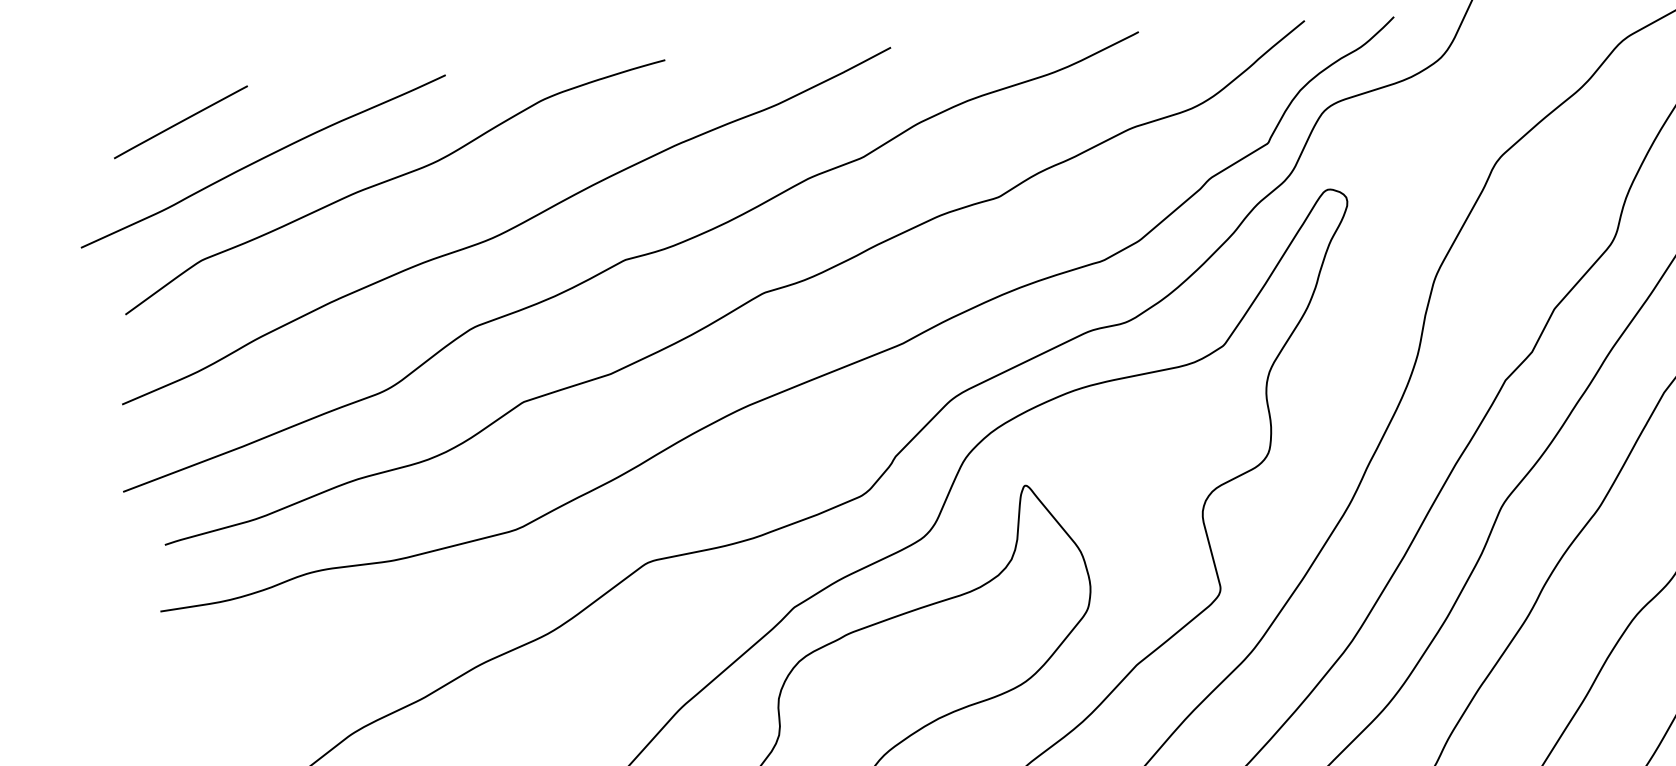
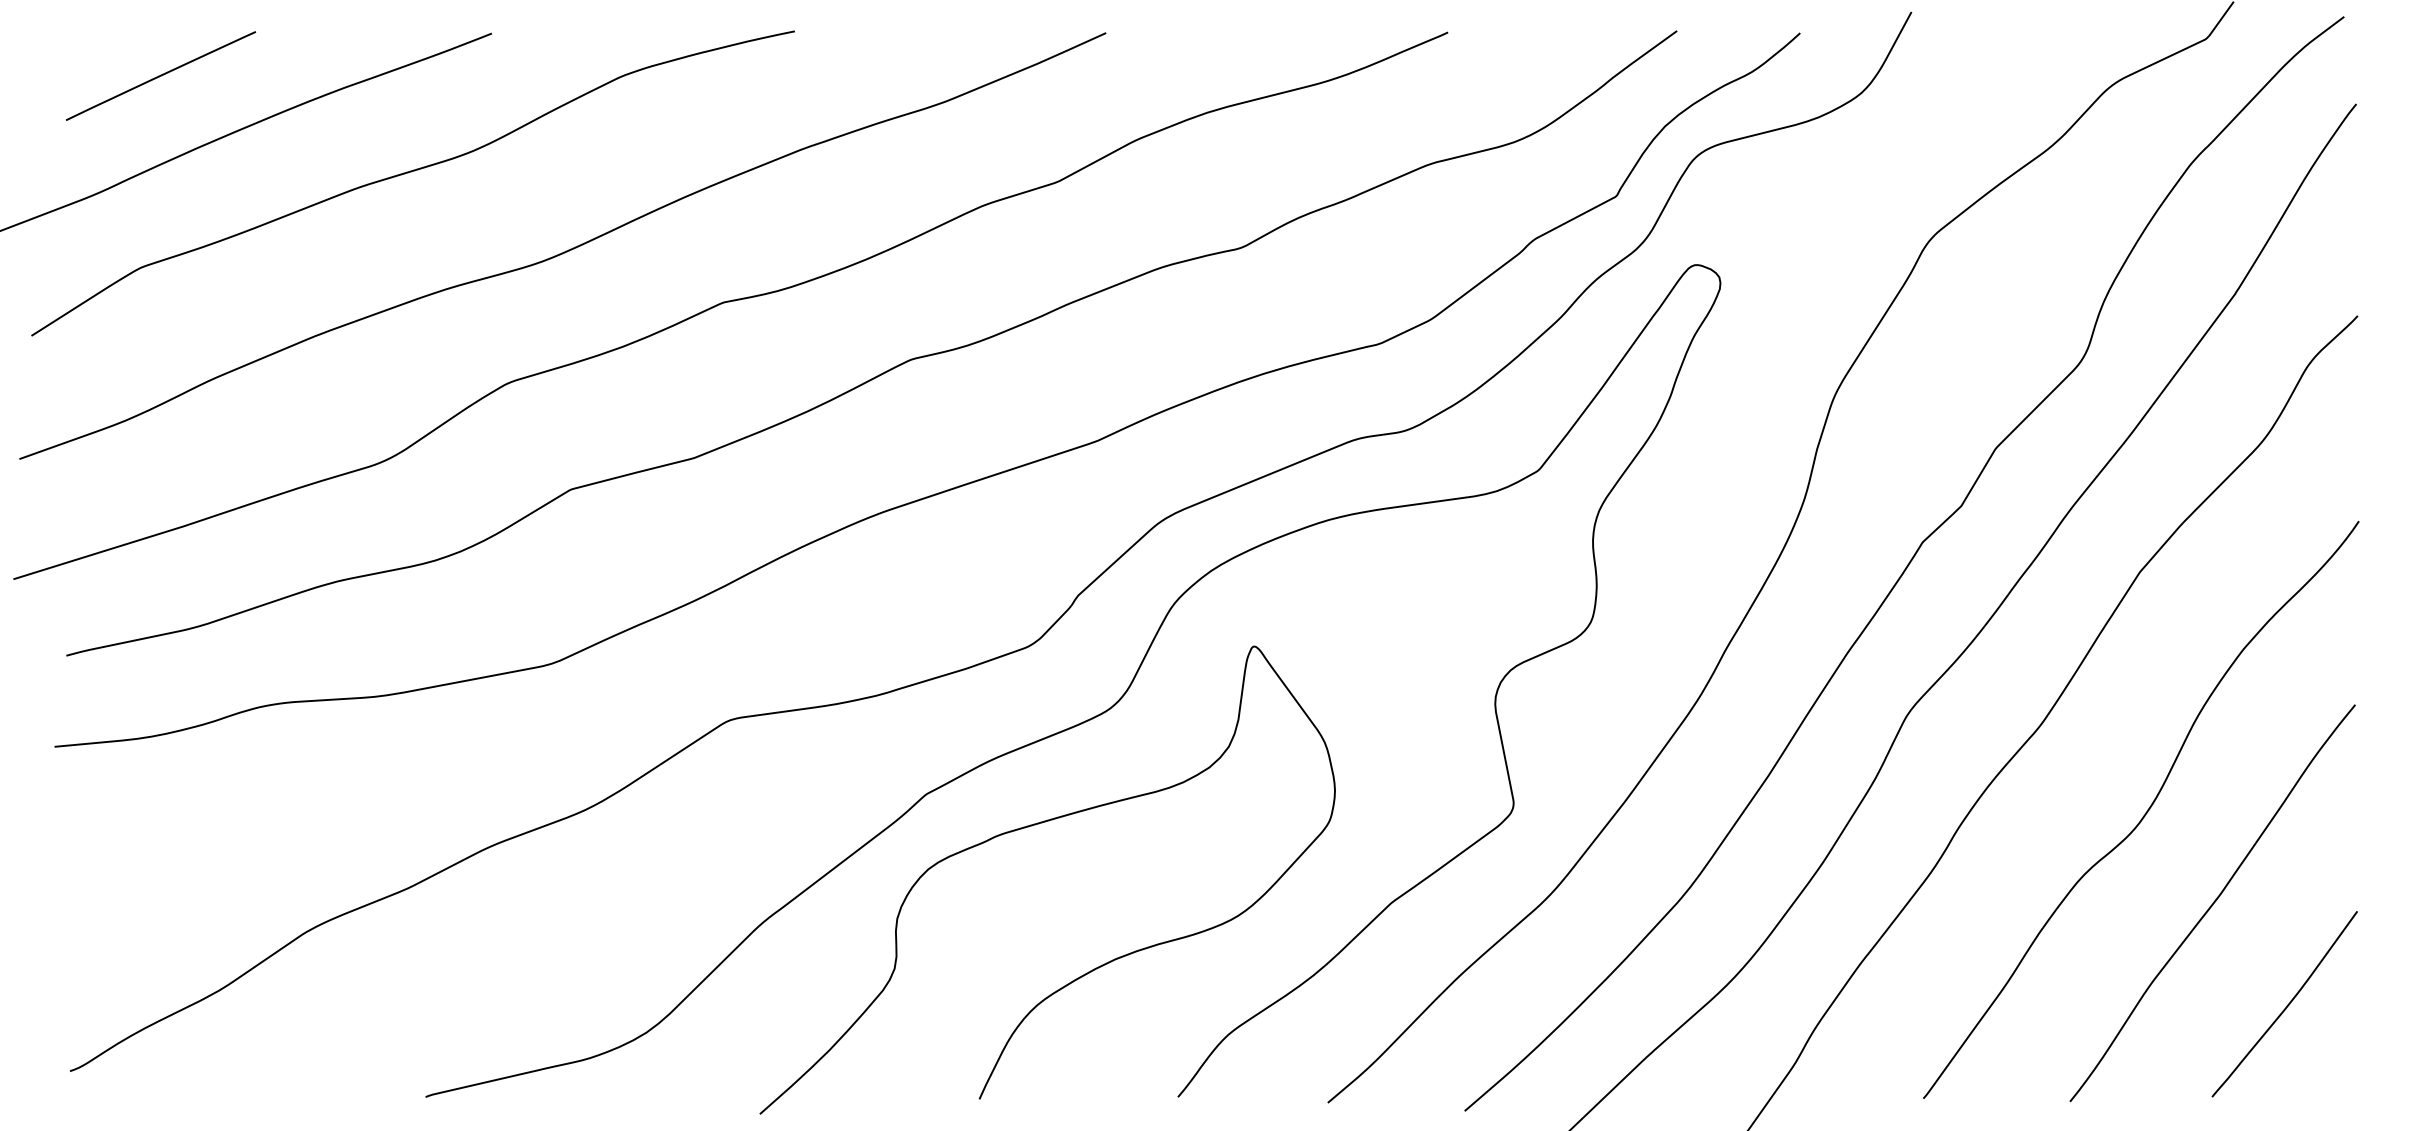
line: (180, 121) -> (160, 75), moved

